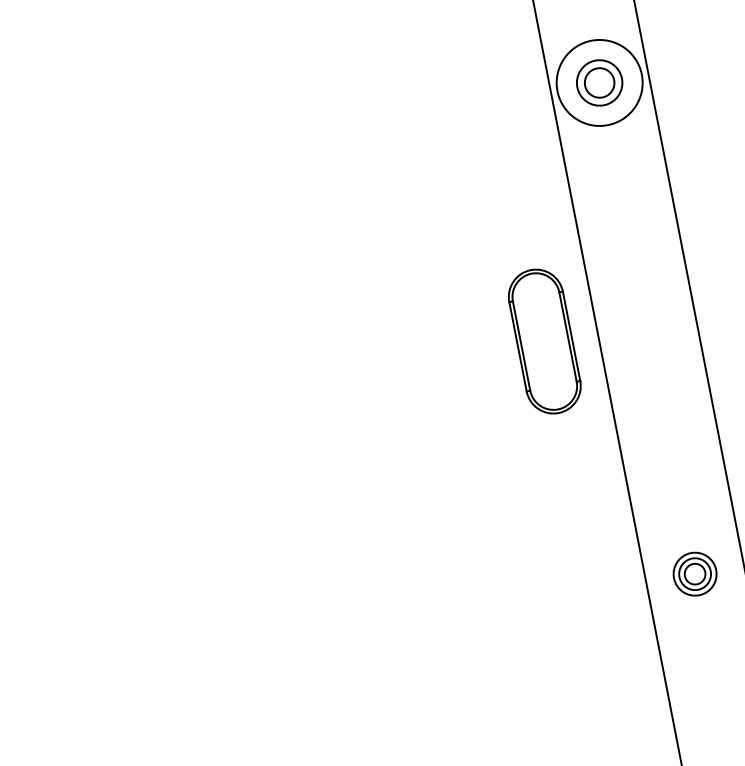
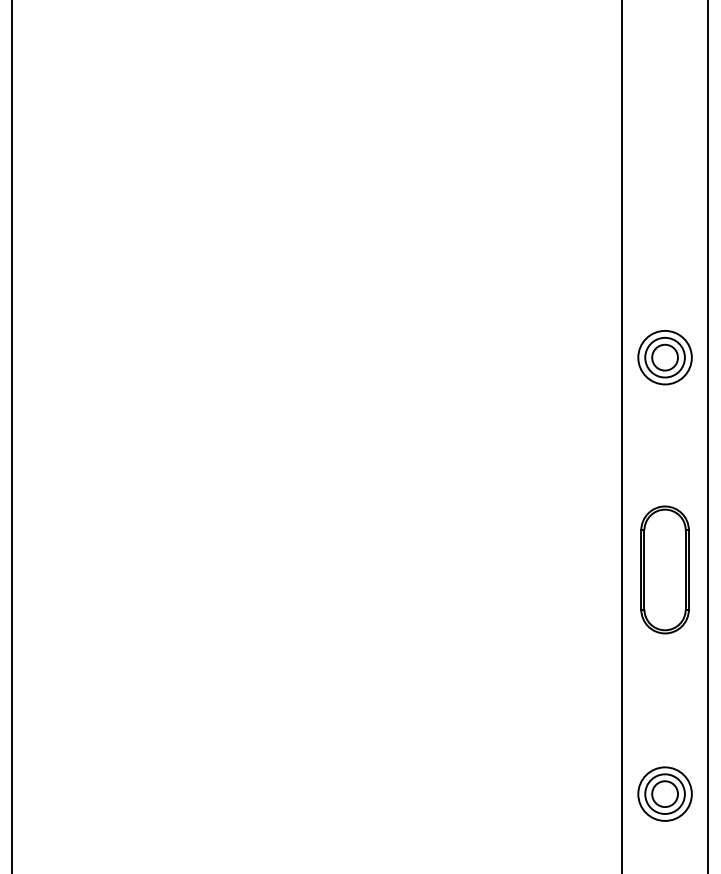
circle: (598, 82) -> (664, 357), size x0.71
part: (544, 341) -> (664, 569), moved
part: (694, 573) -> (664, 793), size x1.43

